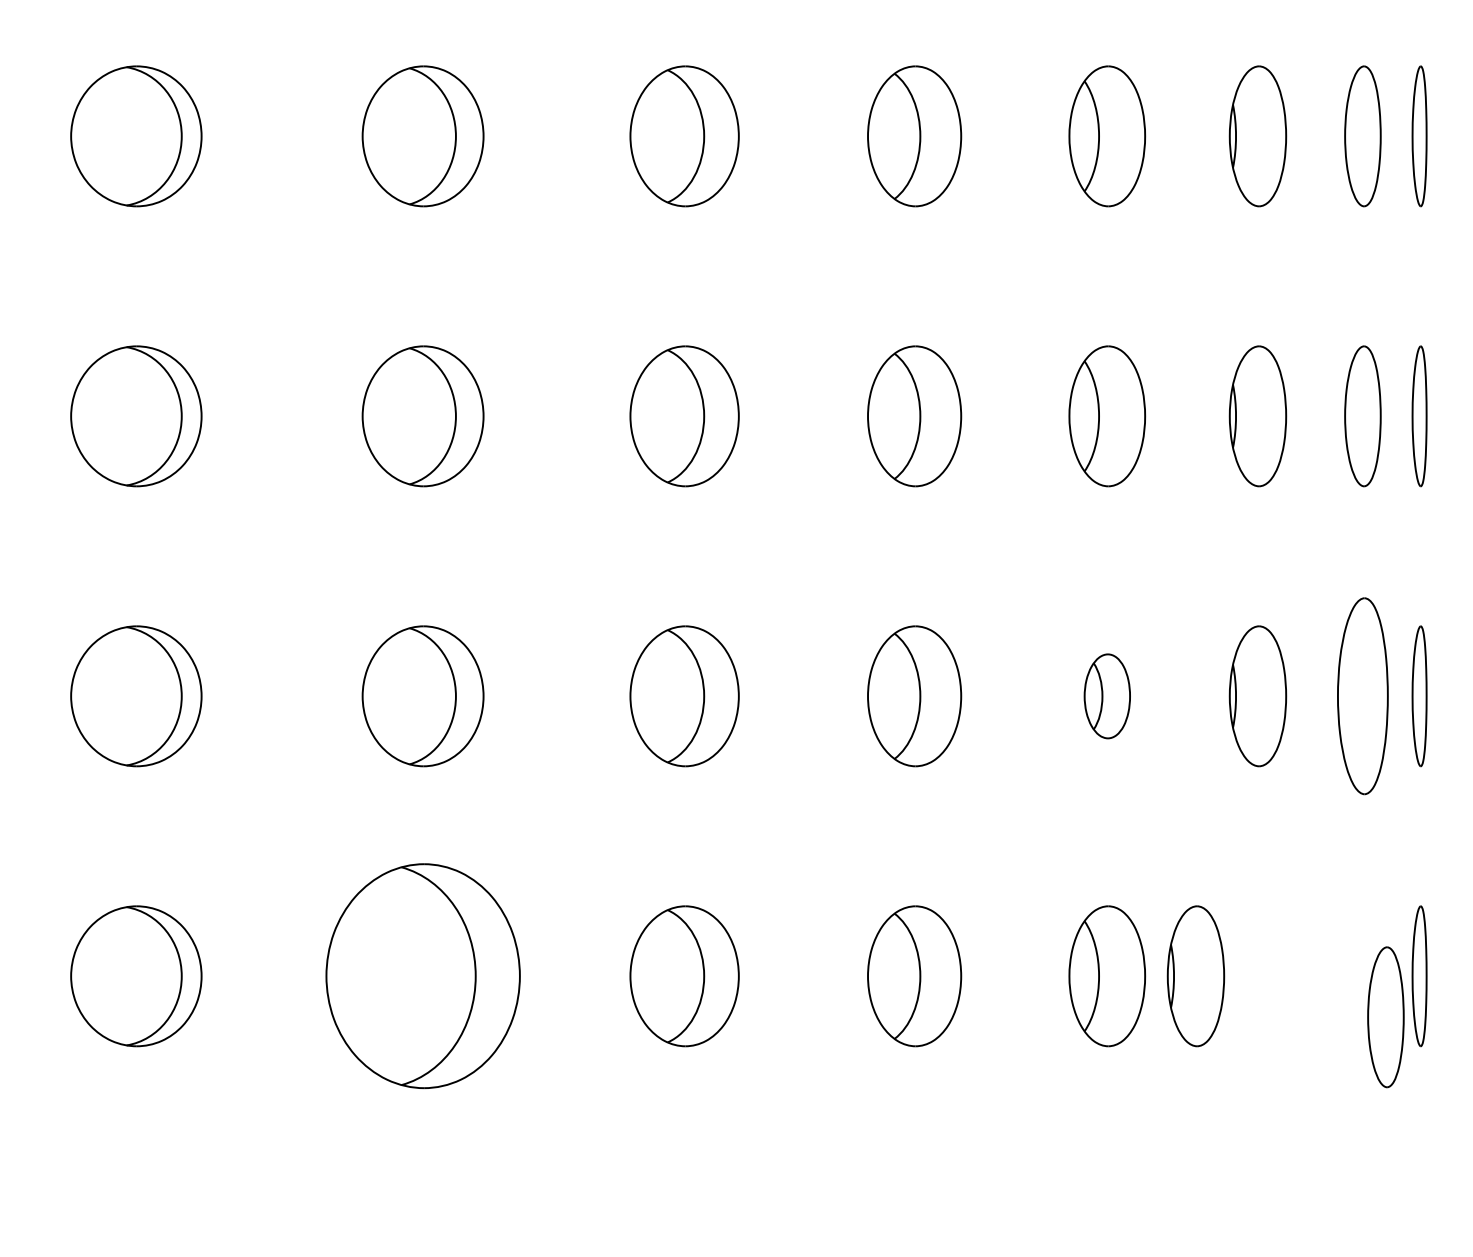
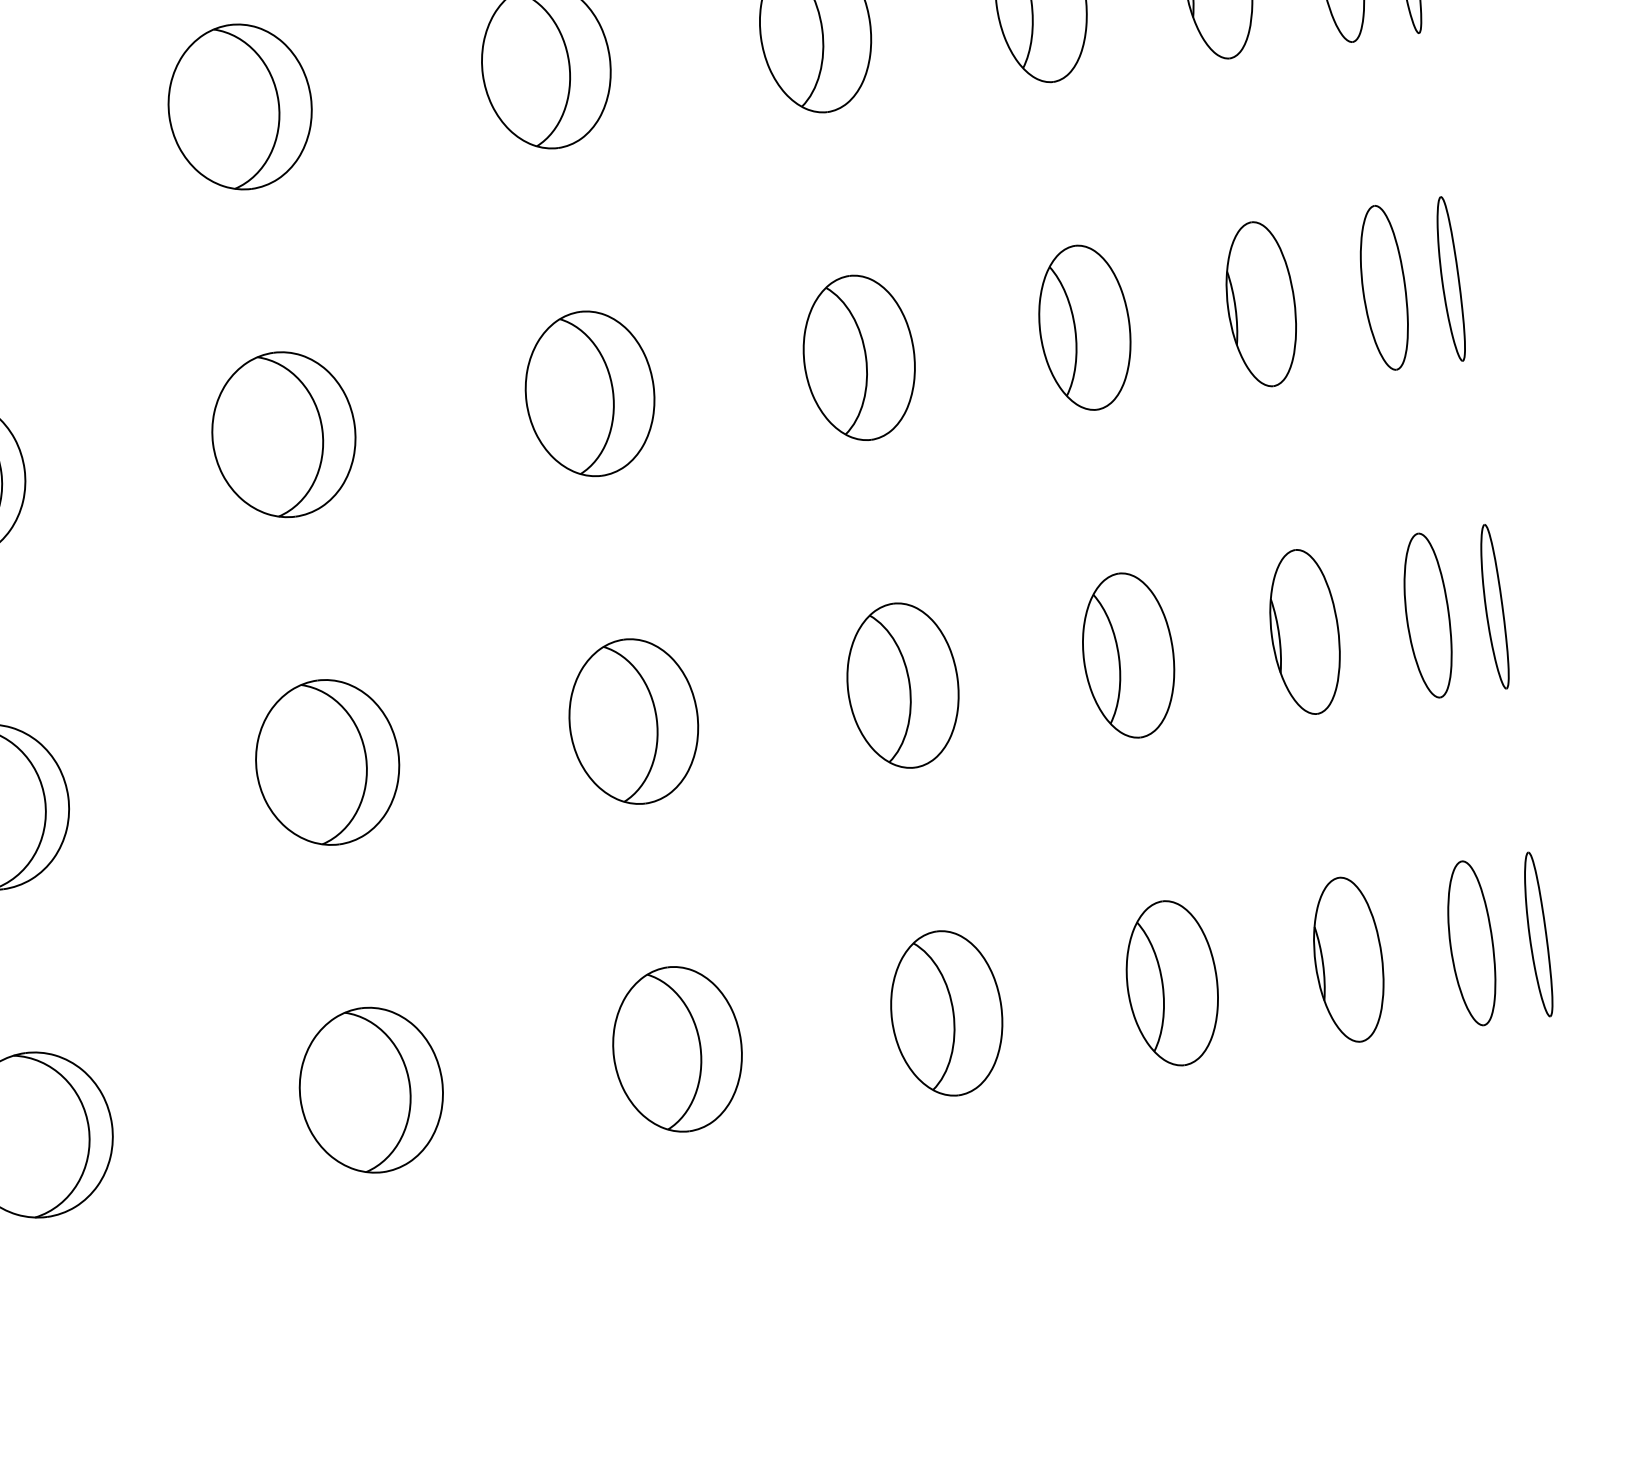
part: (1107, 696) -> (1128, 655), size x1.67
part: (1362, 696) -> (1427, 616), size x0.71
part: (422, 976) -> (370, 1090), size x0.62
part: (1195, 976) -> (1348, 960), moved
part: (1385, 1017) -> (1471, 943), moved

